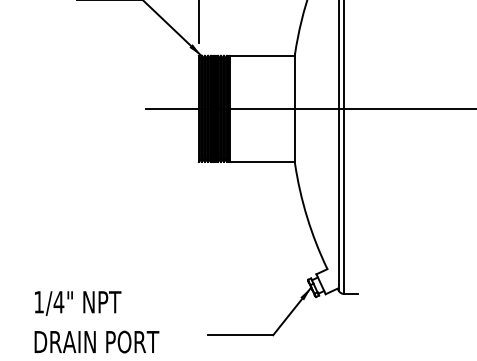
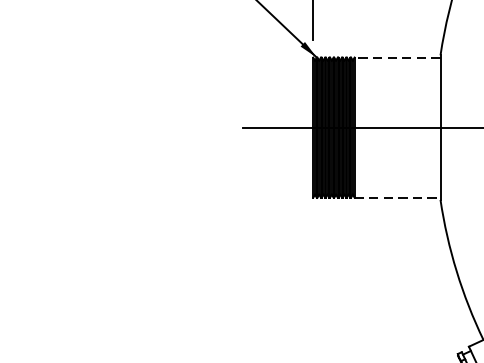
line: (262, 55) -> (397, 56), solid -> dashed
line: (263, 161) -> (398, 197), solid -> dashed

